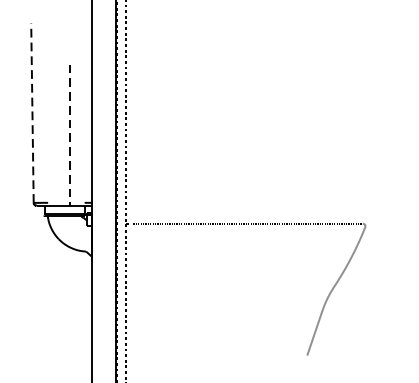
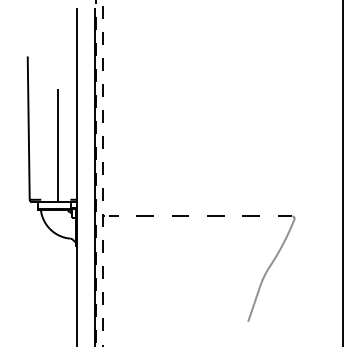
line: (32, 113) -> (28, 128), dashed -> solid
line: (69, 134) -> (58, 145), dashed -> solid

